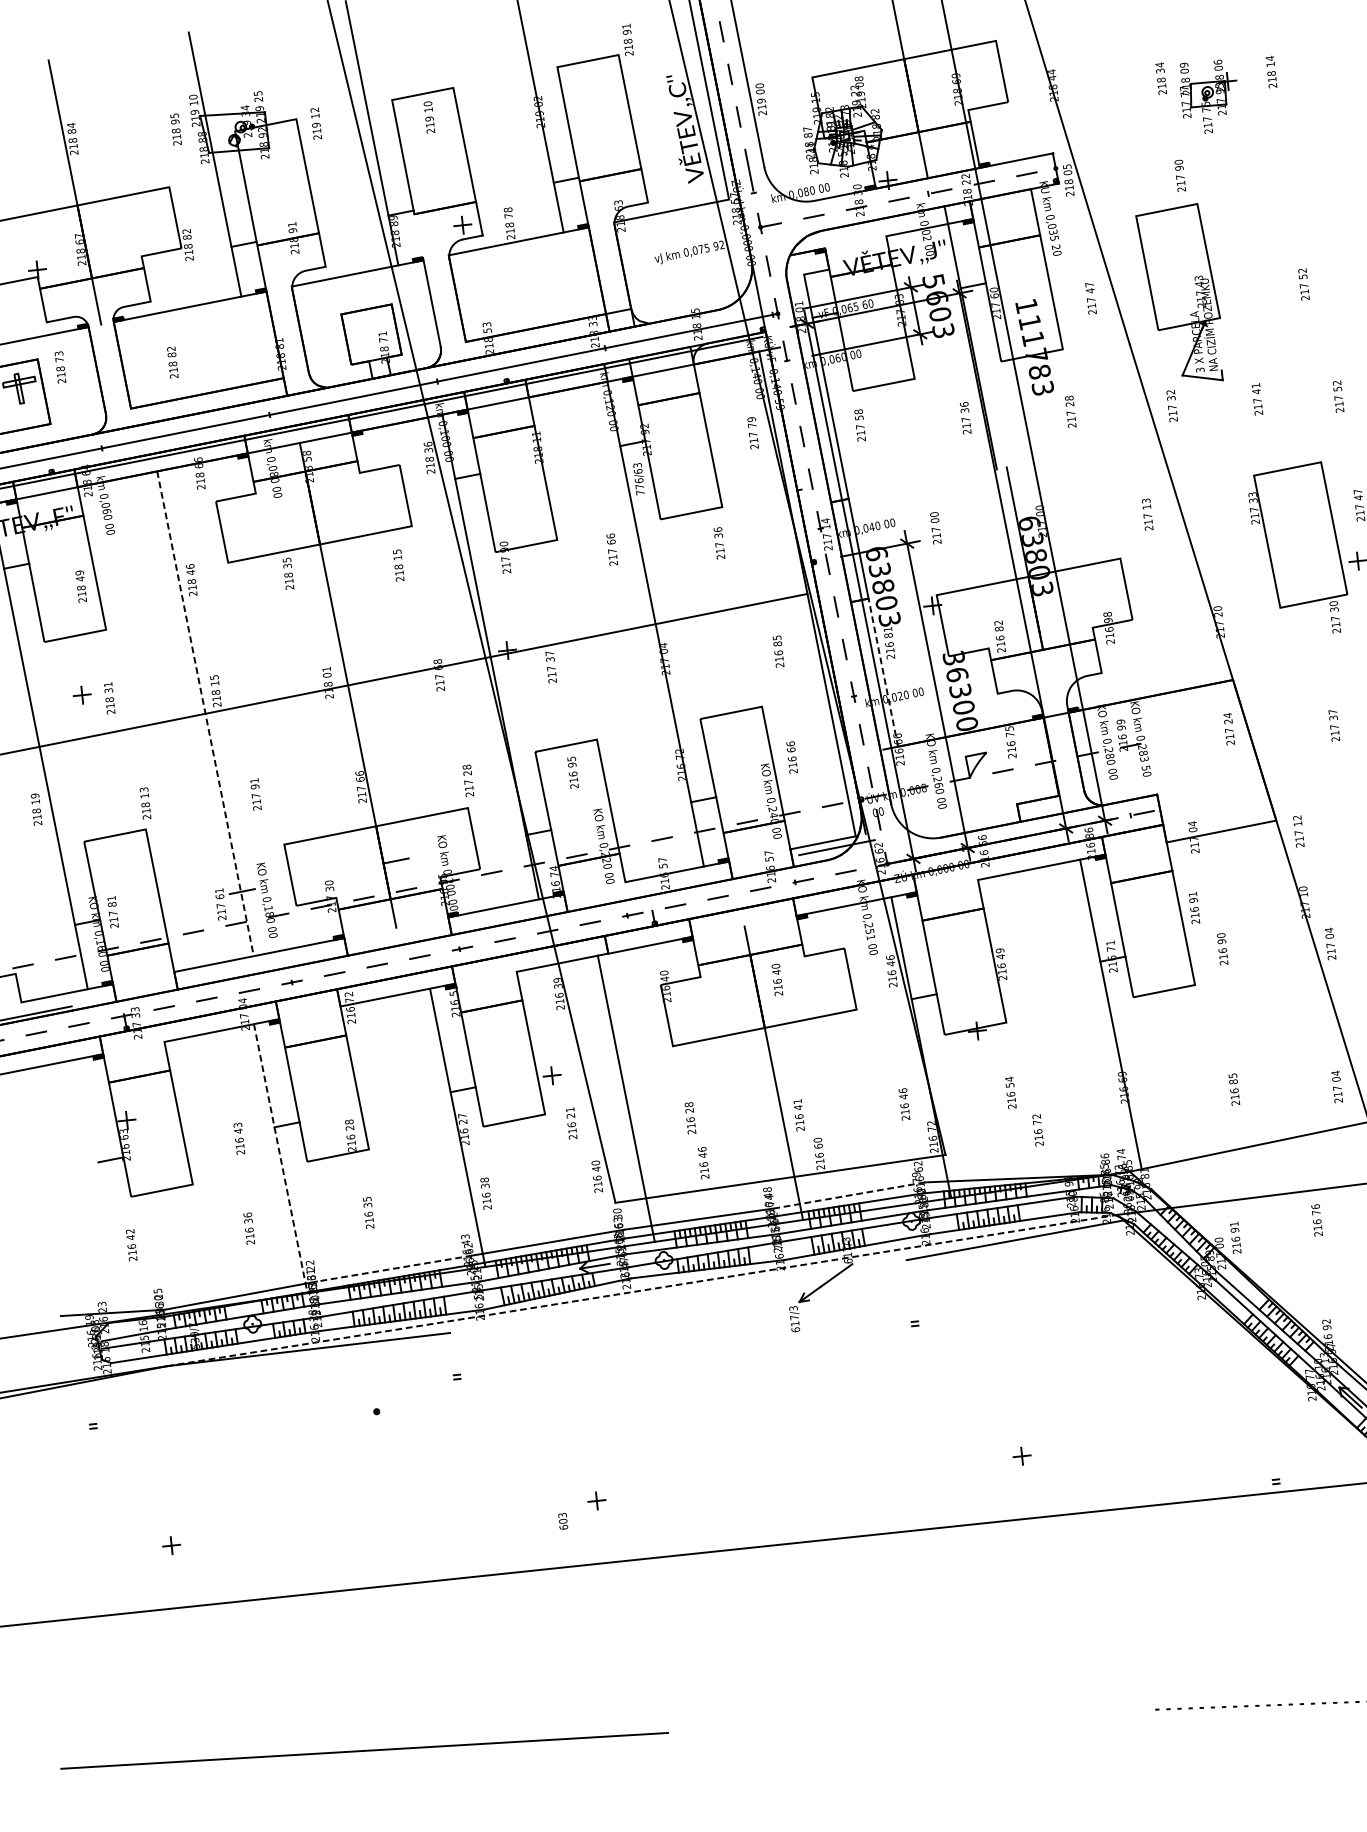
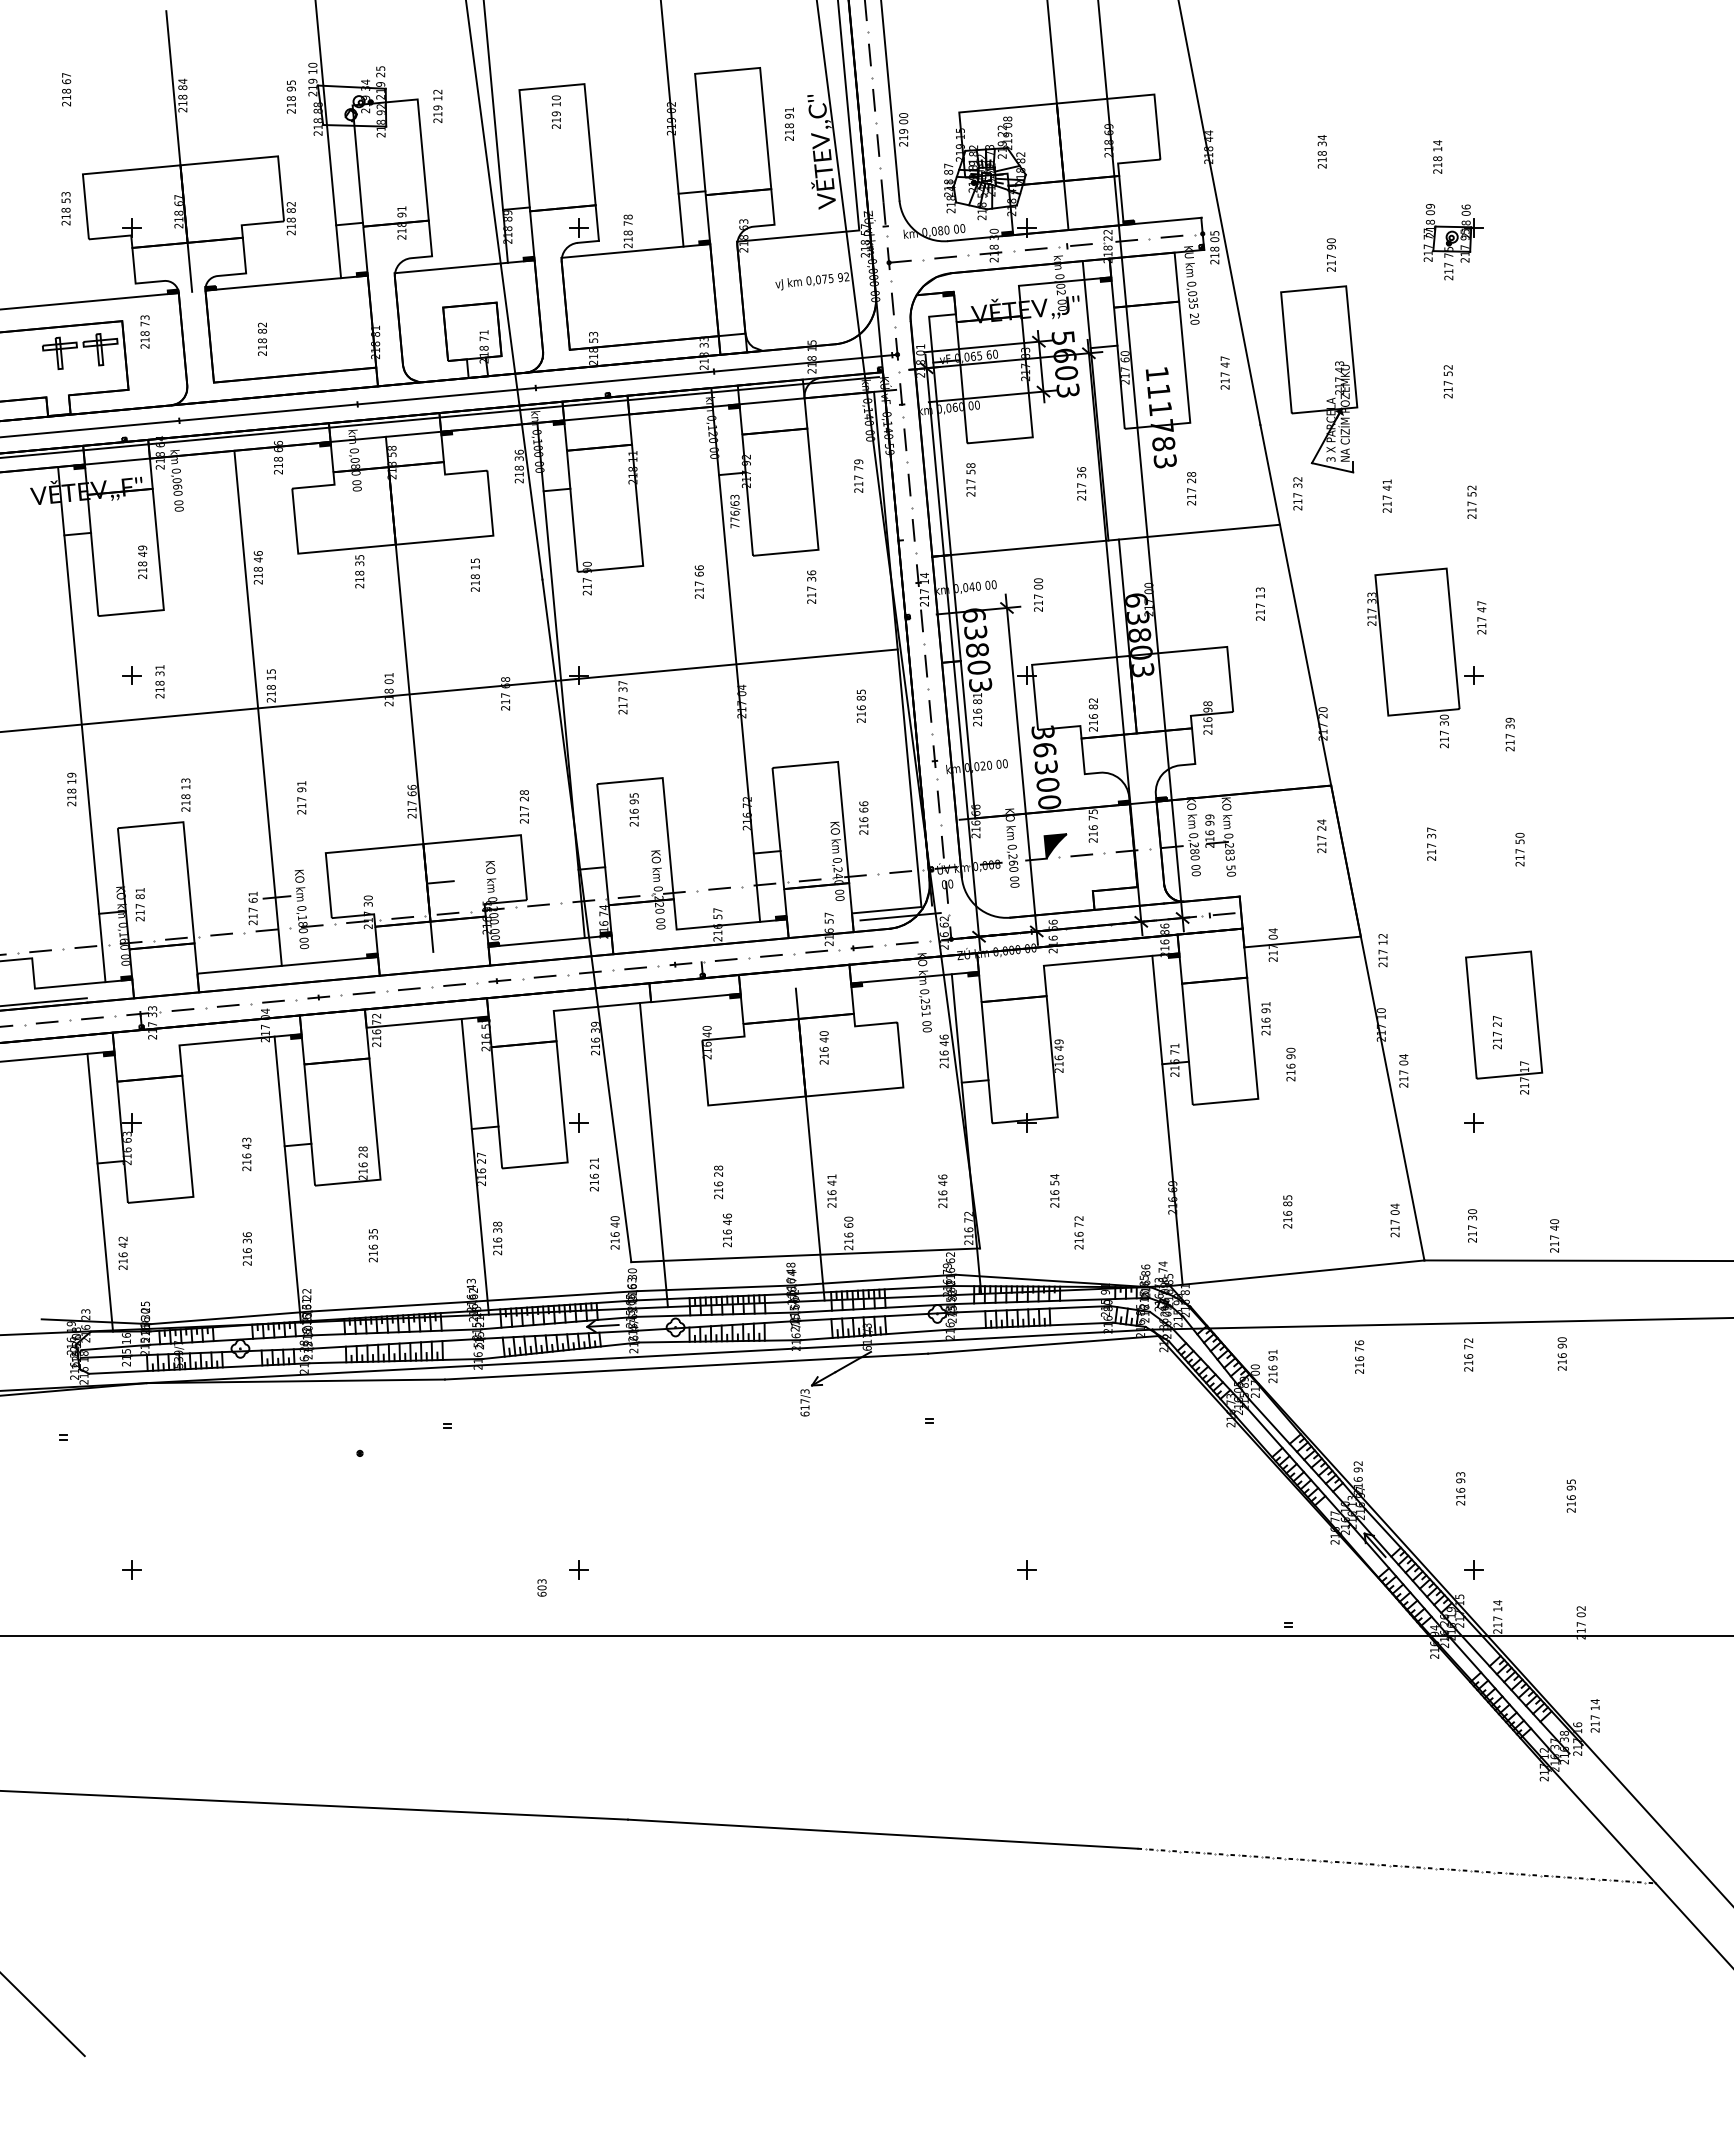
text: (627, 39) -> (789, 123), moved
part: (1209, 97) -> (1453, 242), moved
line: (427, 280) -> (536, 281), added
line: (995, 469) -> (1106, 540), added
line: (883, 672) -> (968, 739), dashed -> solid
line: (205, 713) -> (258, 708), dashed -> solid
fill: (977, 765) -> (1055, 846), added
line: (280, 1158) -> (287, 1179), dashed -> solid
line: (104, 1189) -> (100, 1192), added
line: (849, 1195) -> (875, 1280), dashed -> solid
line: (393, 1268) -> (393, 1306), dashed -> solid
line: (642, 1290) -> (649, 1356), dashed -> solid
line: (678, 1296) -> (686, 1366), added
line: (911, 1720) -> (882, 1833), added

